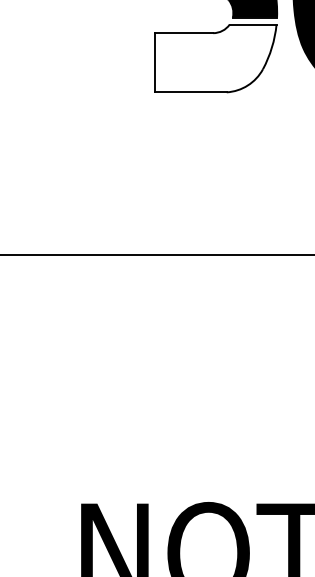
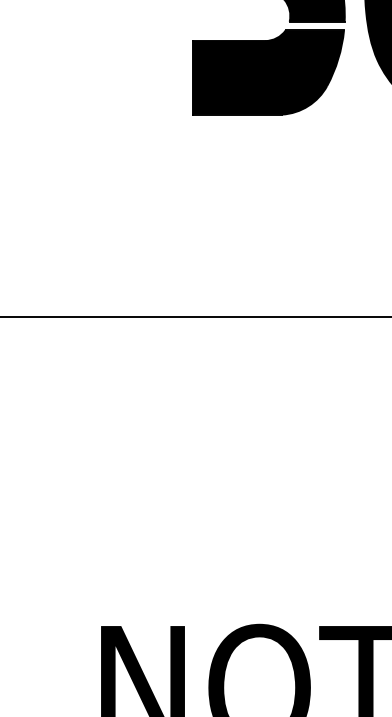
fill: (215, 58) -> (268, 72), added

